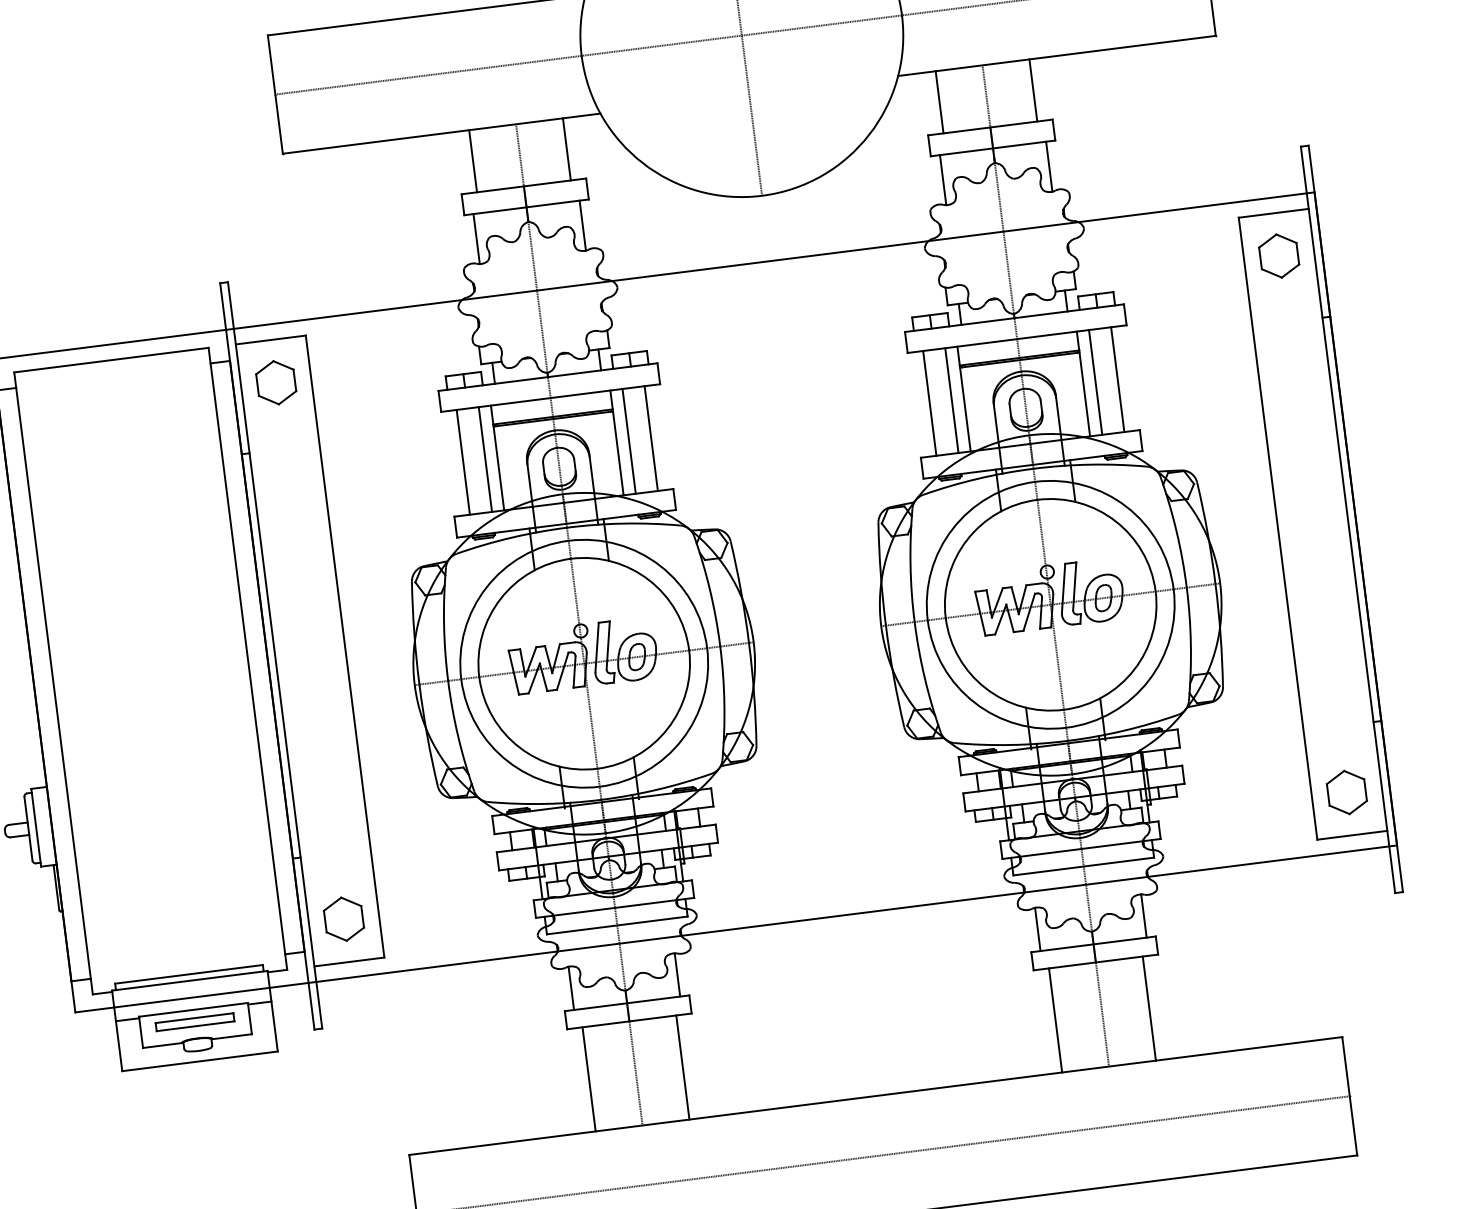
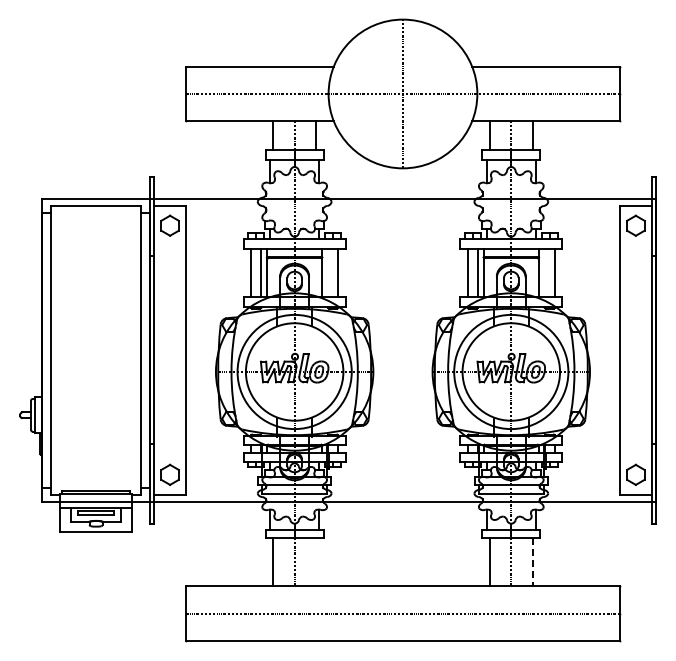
line: (1095, 381) -> (544, 272), removed
line: (630, 440) -> (328, 272), removed
line: (1150, 1009) -> (533, 562), solid -> dashed
line: (683, 1068) -> (316, 562), removed

